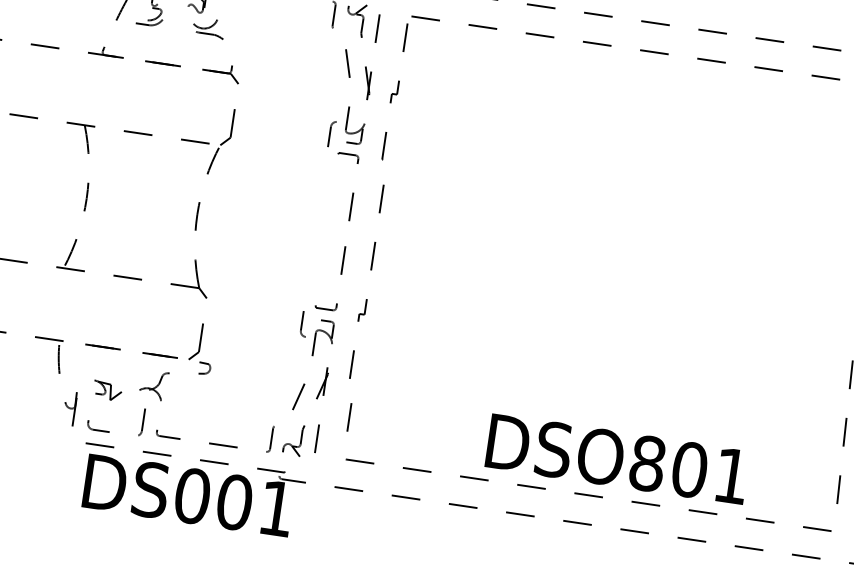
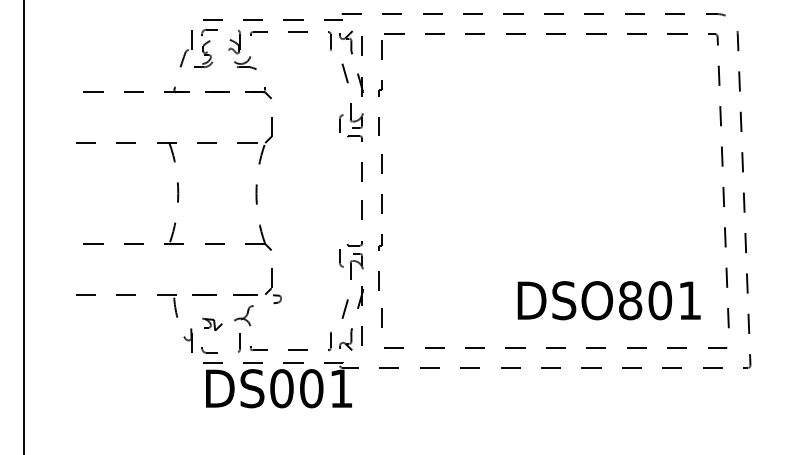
text: (616, 458) -> (608, 300), moved

